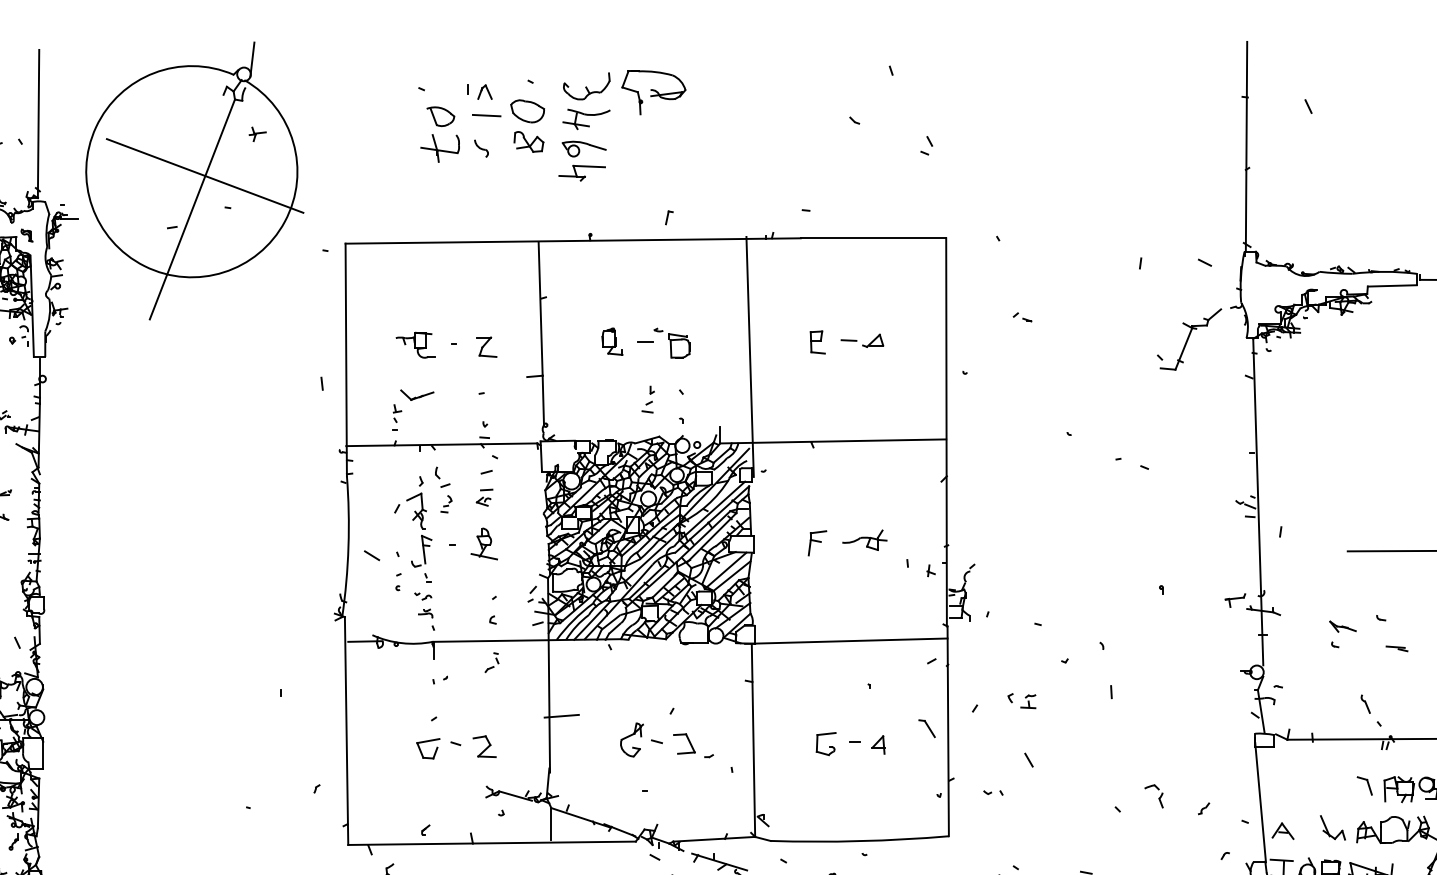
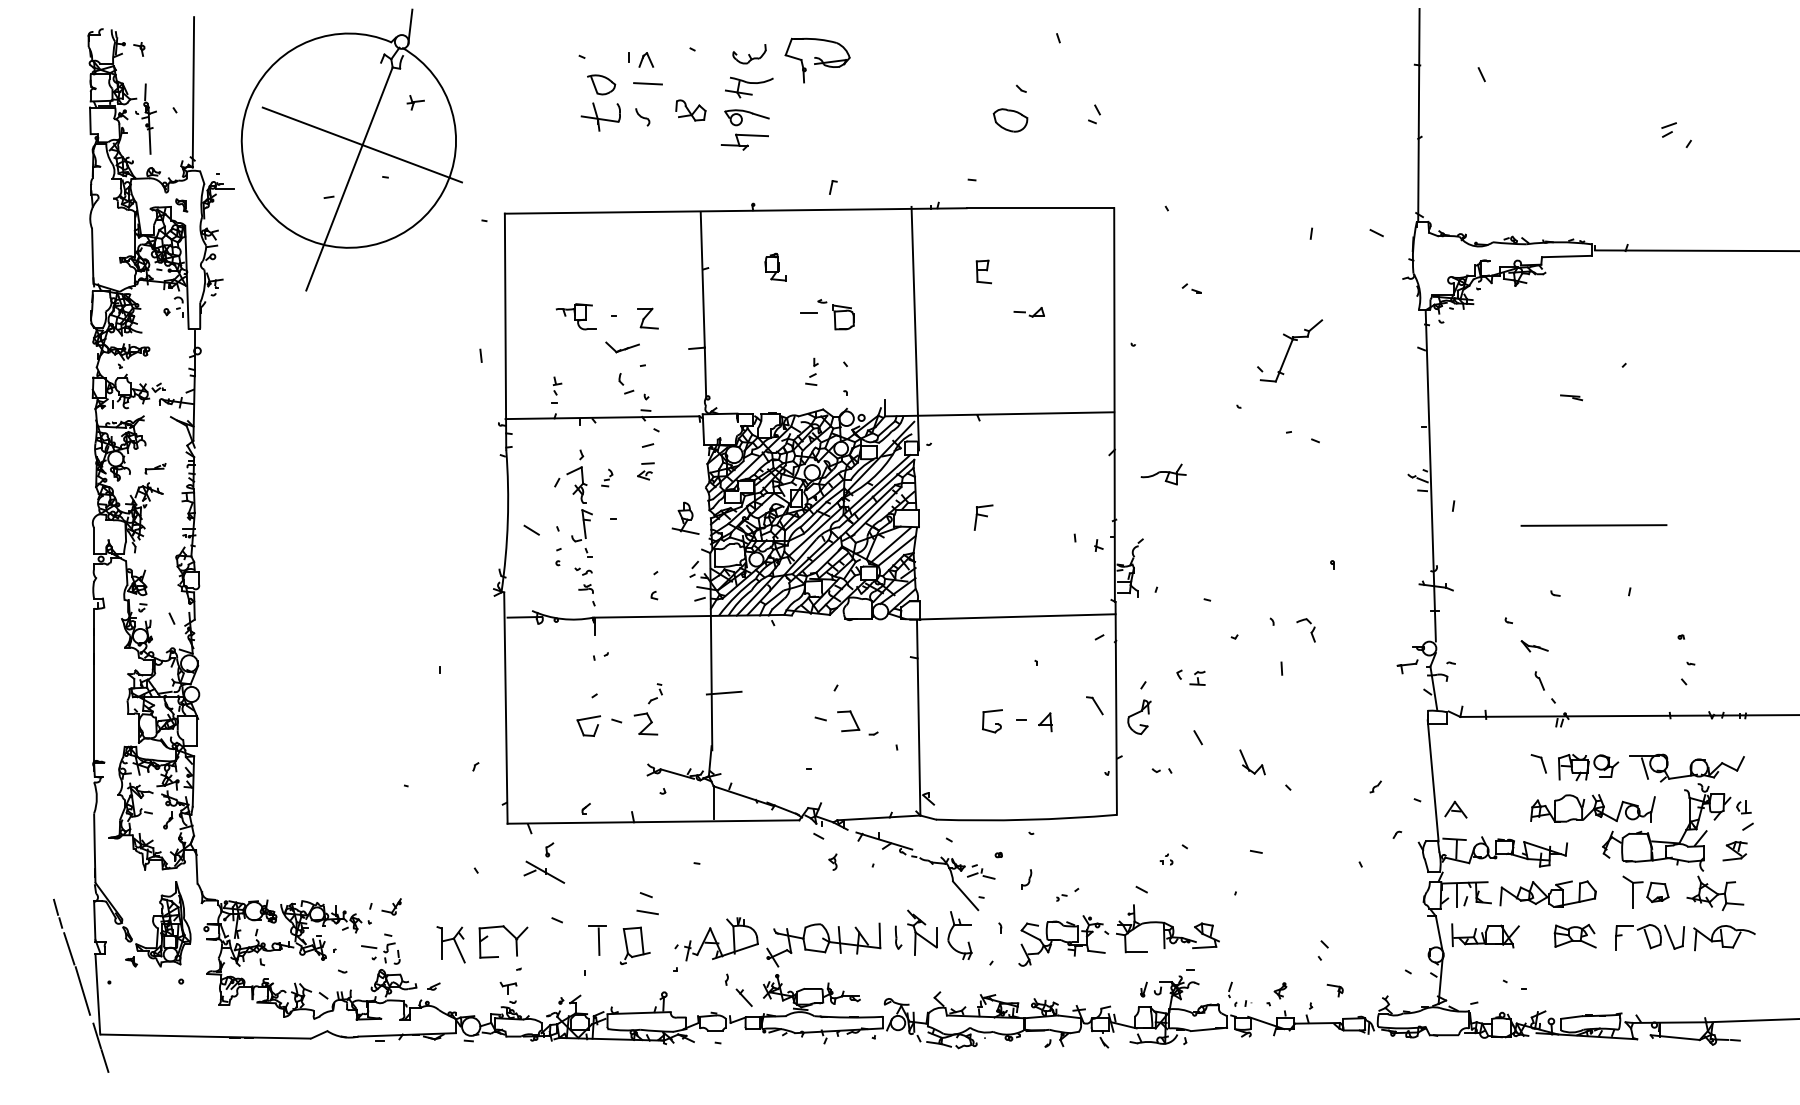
part: (586, 86) -> (749, 54), size x0.7
part: (527, 111) -> (1010, 120), moved
part: (1189, 339) -> (1290, 350), moved
part: (612, 341) -> (775, 266), moved
part: (862, 341) -> (1029, 312), size x0.7
part: (817, 342) -> (983, 271), moved
part: (417, 395) -> (622, 347), moved
part: (442, 477) -> (626, 383), moved
part: (864, 540) -> (1163, 474), moved
part: (484, 543) -> (685, 517), moved
part: (1235, 600) -> (1407, 666), moved
part: (1342, 626) -> (1534, 646), moved
part: (1396, 648) -> (1571, 397), moved
part: (492, 662) -> (655, 693), moved
part: (632, 739) -> (1139, 716), moved
part: (1153, 796) -> (1305, 630), moved
part: (1332, 828) -> (1252, 762), moved

